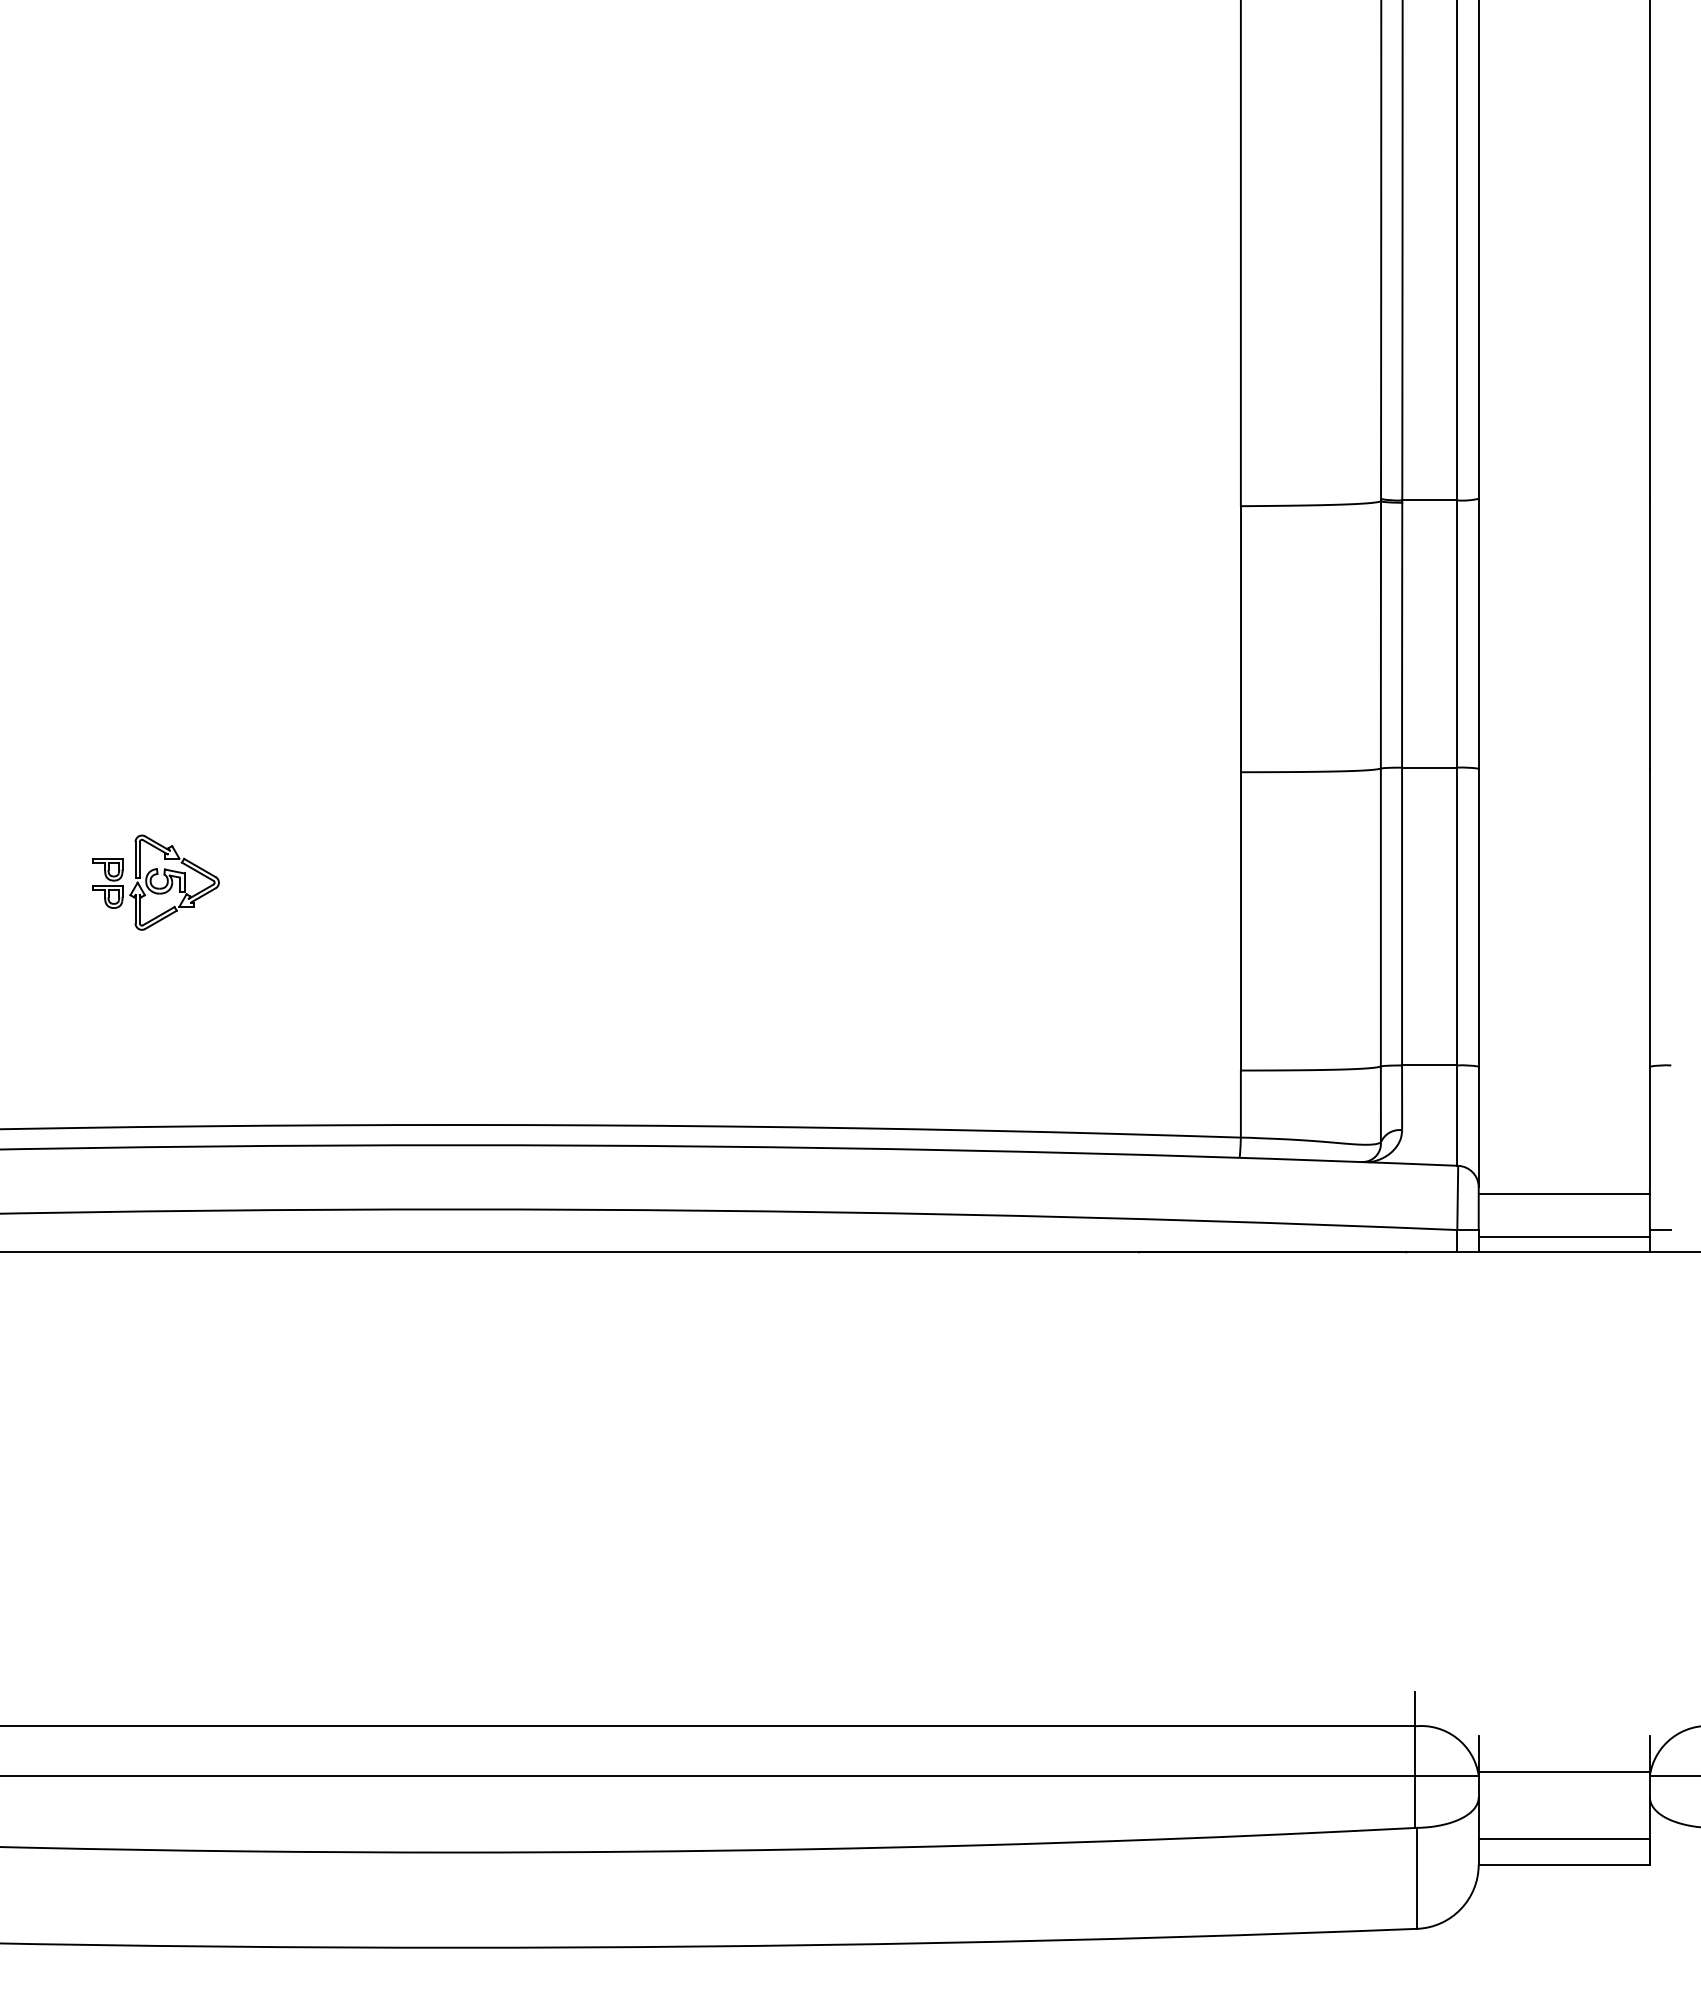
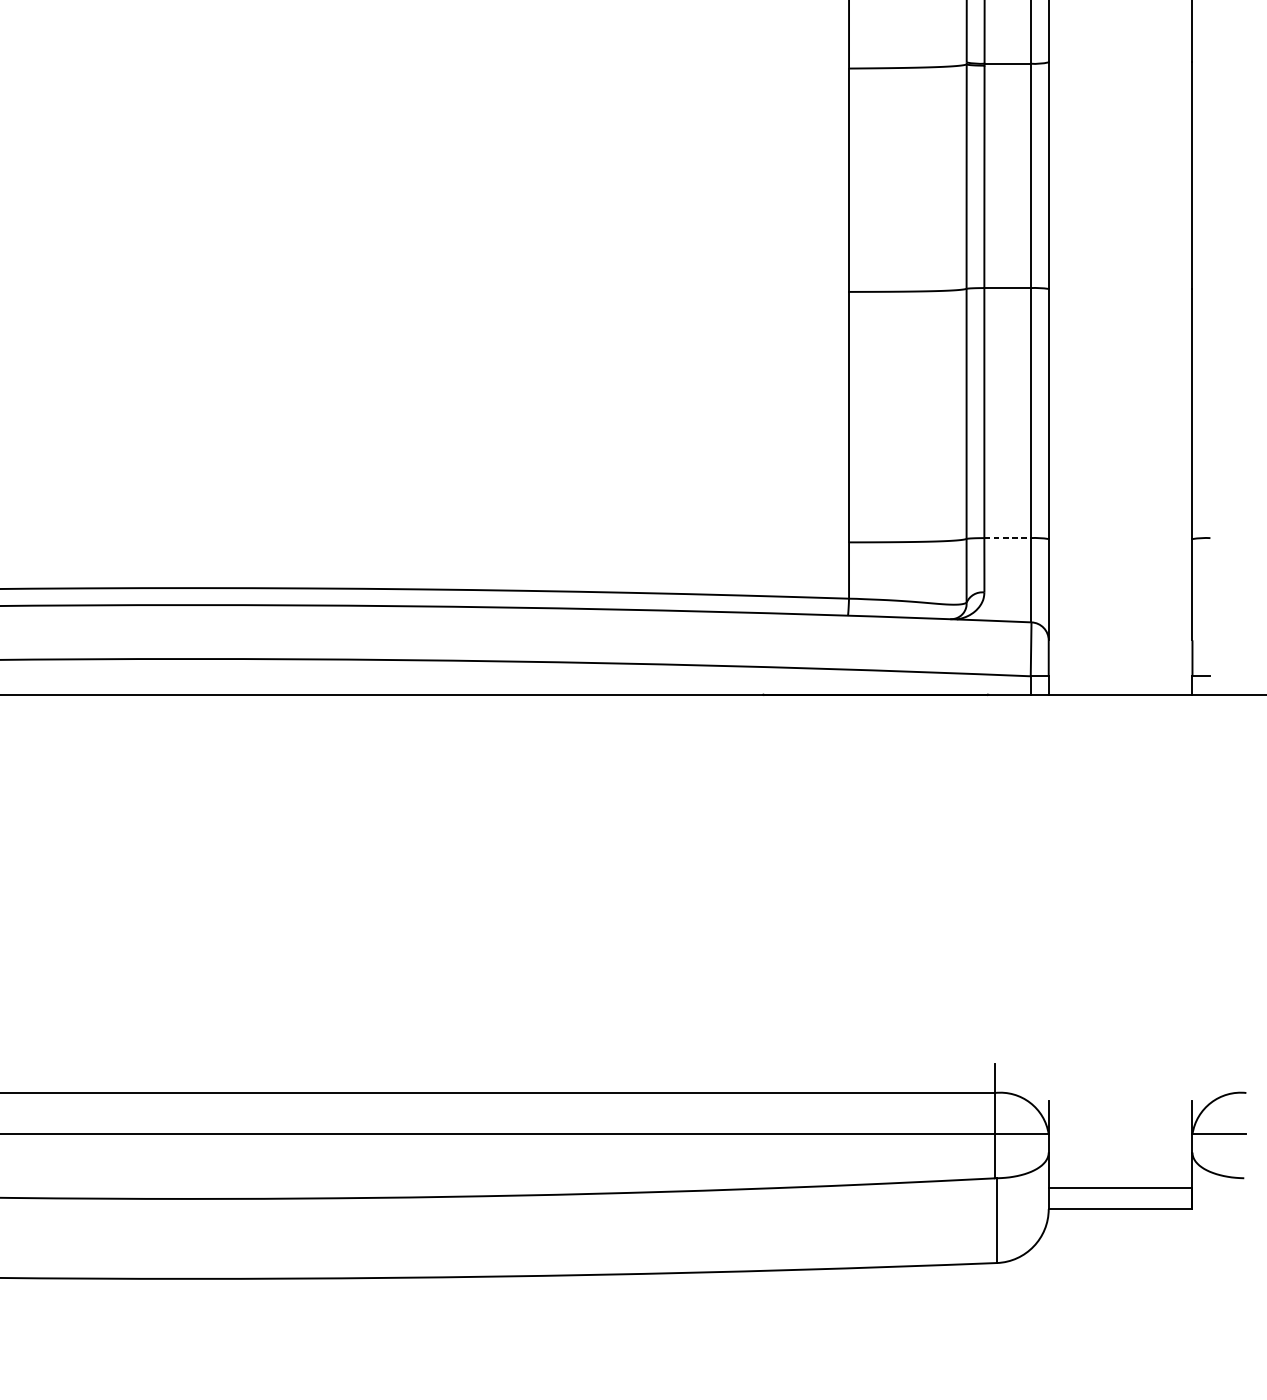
line: (1429, 1065) -> (1007, 538), solid -> dashed
line: (1563, 1194) -> (1119, 646), removed
line: (1563, 1237) -> (1119, 682), removed
line: (1563, 1771) -> (1119, 1130), removed

